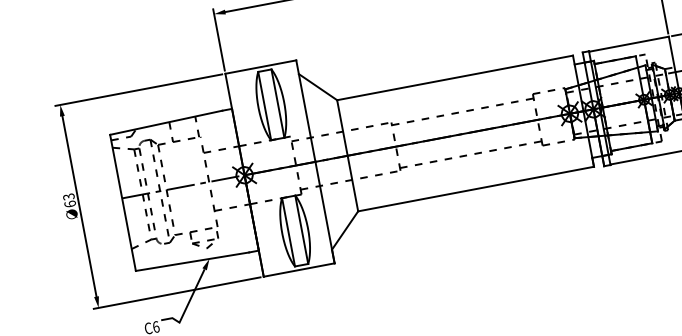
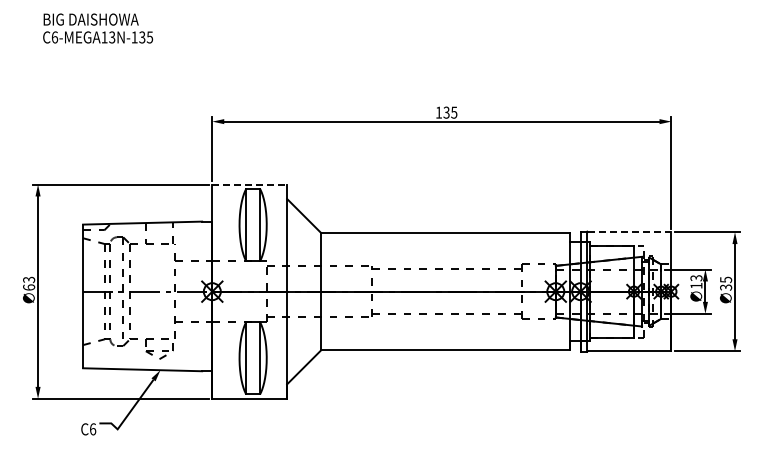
line: (629, 44) -> (629, 232), solid -> dashed
line: (261, 66) -> (250, 184), solid -> dashed

